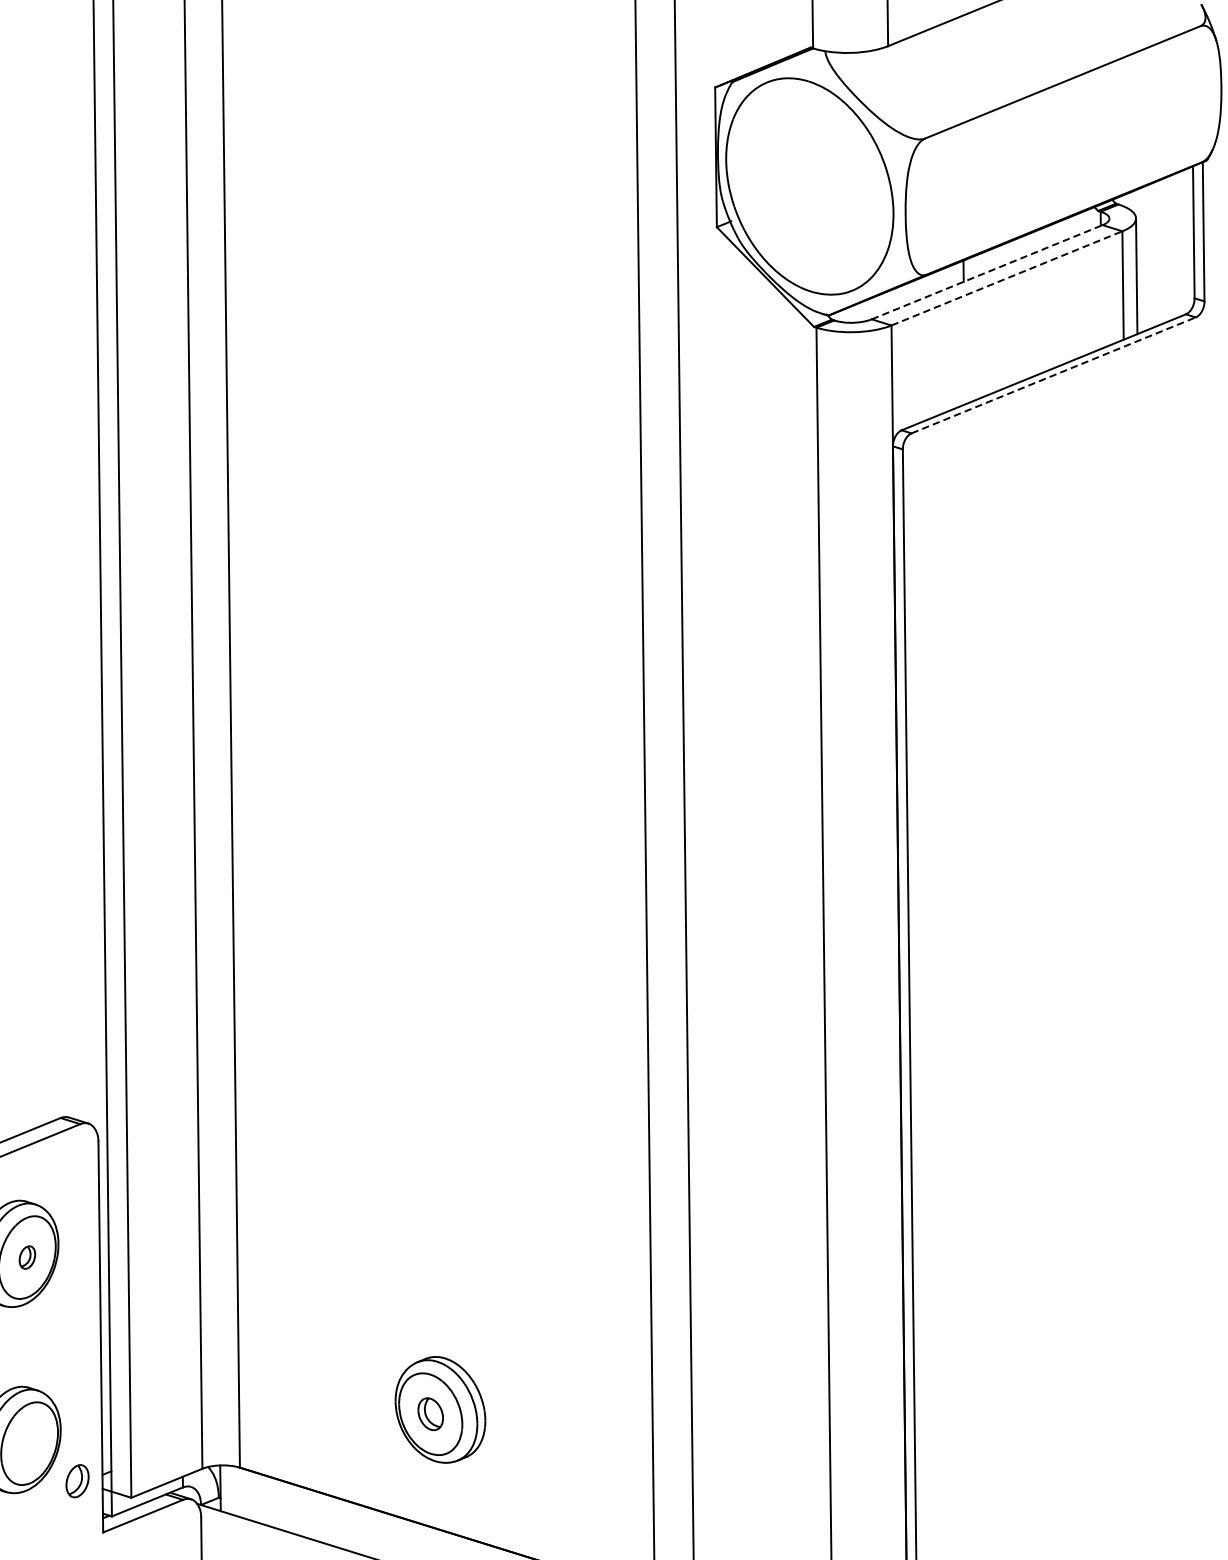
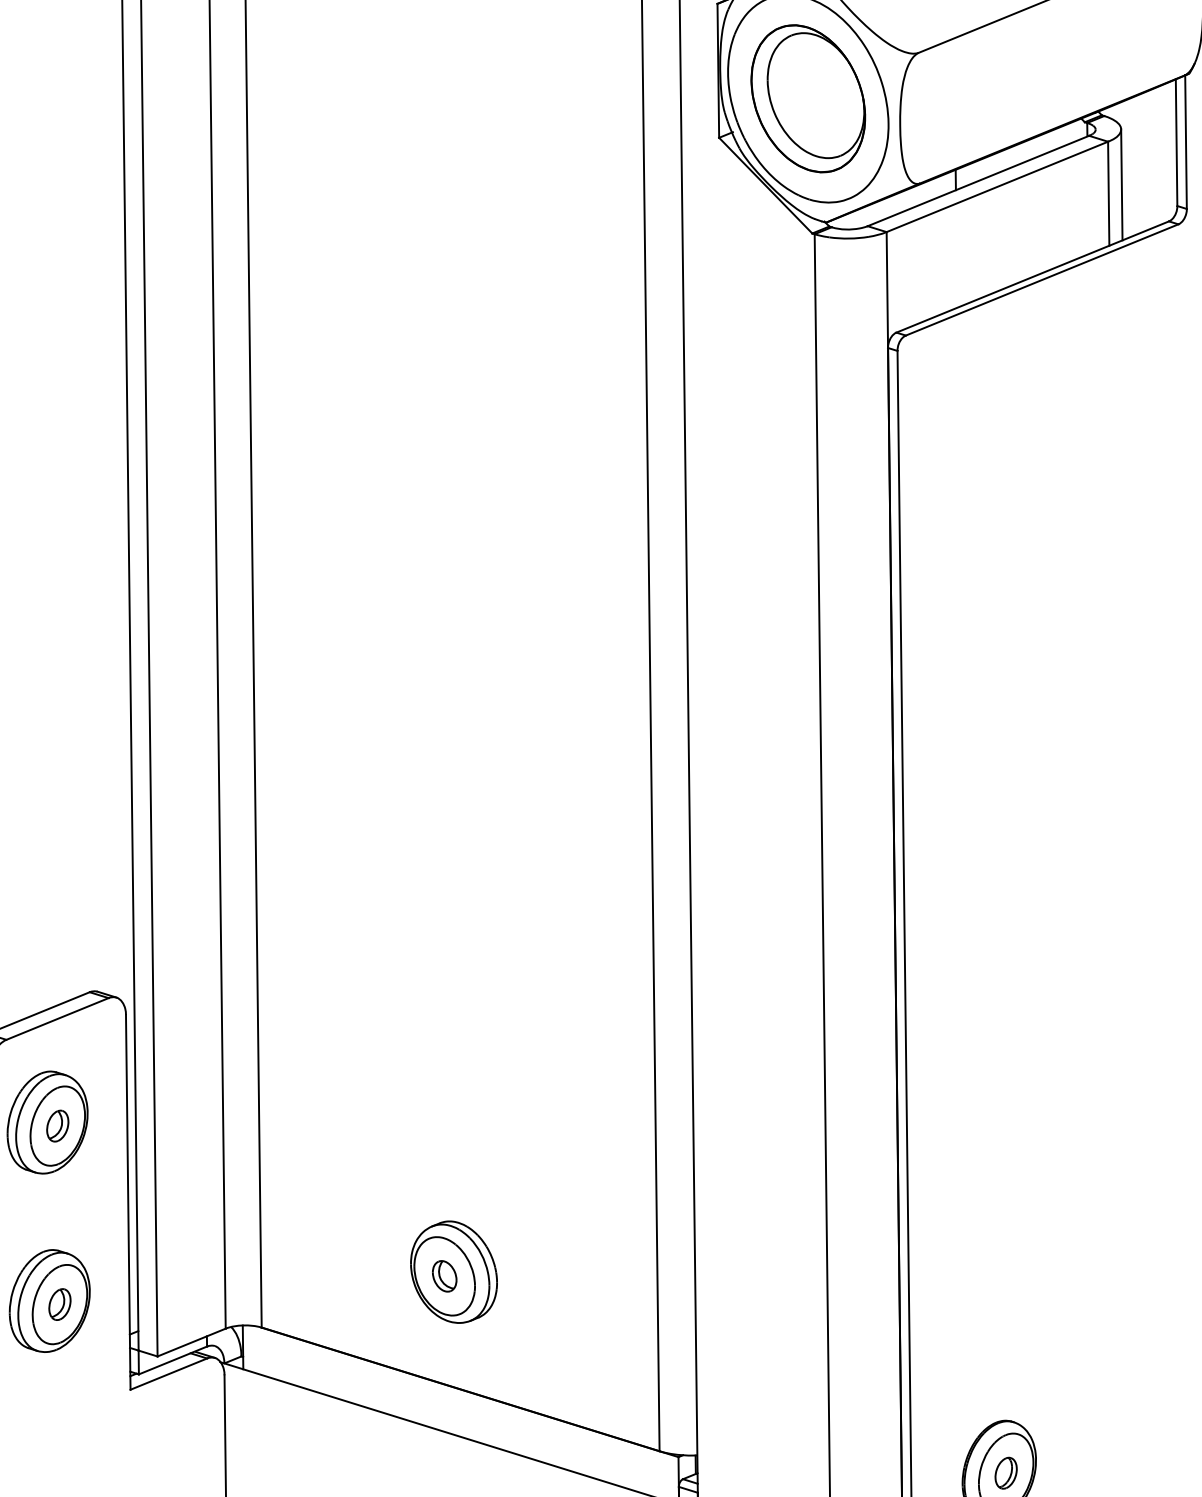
part: (810, 186) -> (808, 98), added
line: (987, 272) -> (978, 181), dashed -> solid
line: (1007, 277) -> (997, 186), dashed -> solid
line: (1054, 374) -> (1042, 279), dashed -> solid
part: (27, 1256) -> (57, 1125), size x1.43
part: (77, 1481) -> (59, 1304), moved

